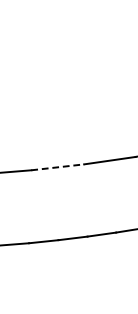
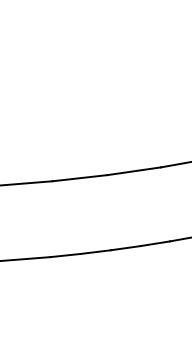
line: (58, 167) -> (80, 178), dashed -> solid

